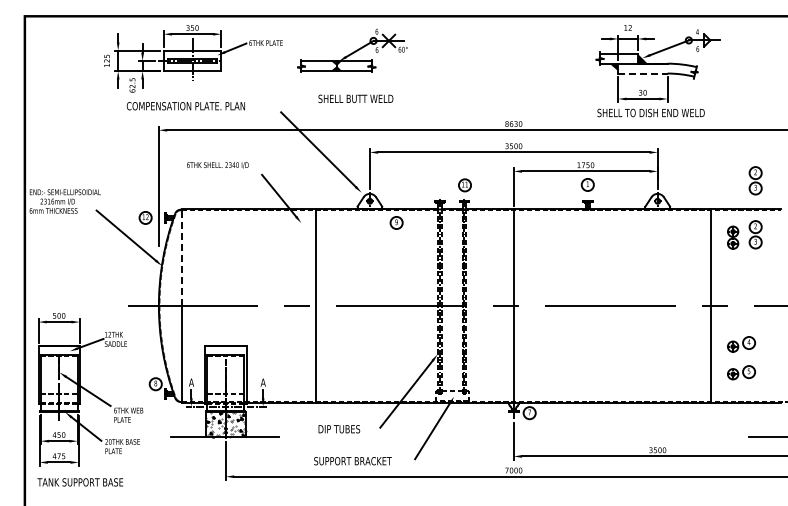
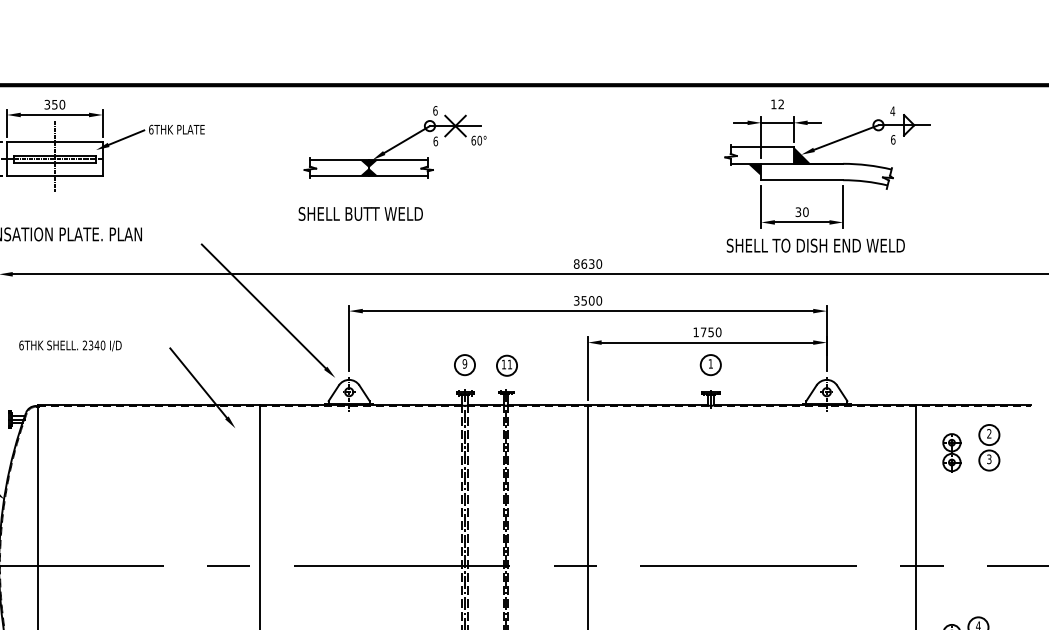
part: (352, 50) -> (395, 141), moved
line: (642, 73) -> (801, 180), dashed -> solid
text: (355, 98) -> (360, 213), moved
text: (217, 165) -> (69, 346), moved
part: (755, 180) -> (989, 357), removed
part: (396, 222) -> (464, 364), moved
line: (182, 257) -> (38, 485), dashed -> solid

